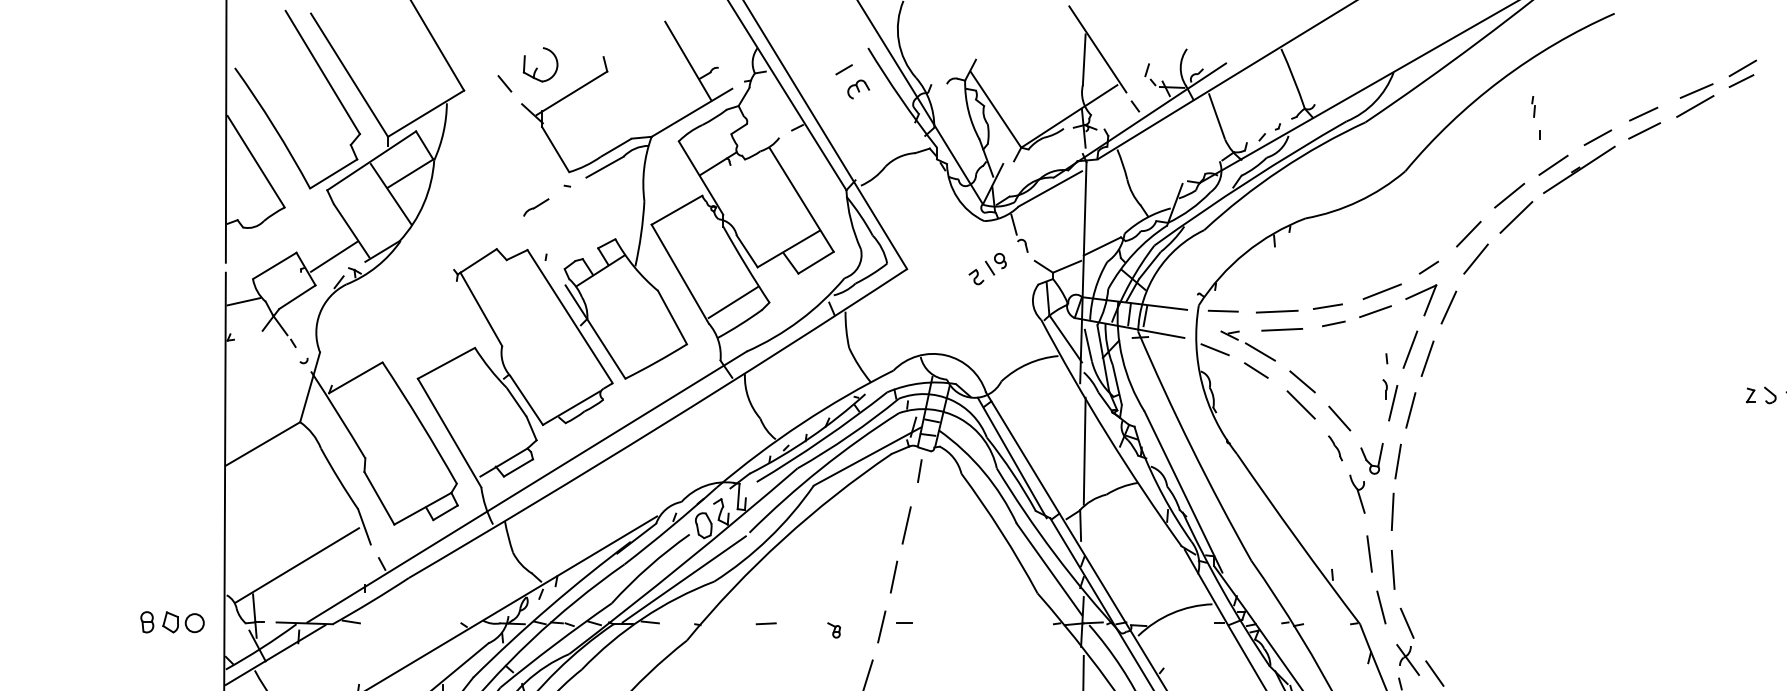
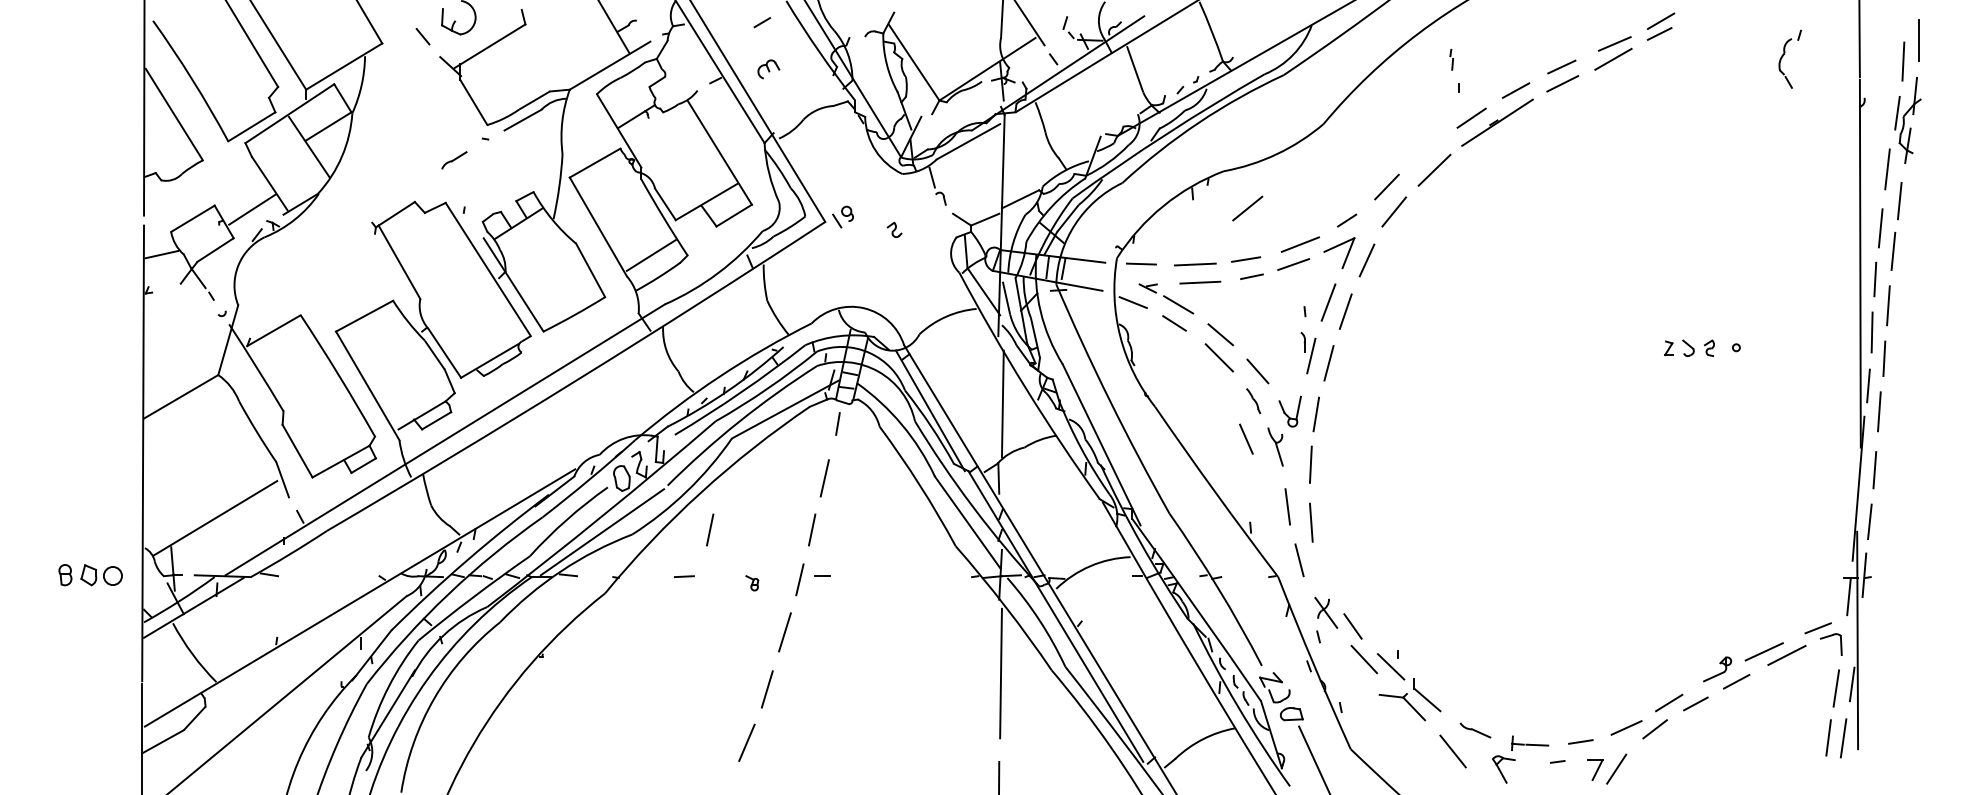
part: (858, 89) -> (768, 69), moved
line: (1509, 195) -> (1247, 208), moved
part: (995, 263) -> (842, 216), moved
line: (792, 576) -> (710, 529), added
line: (1407, 622) -> (1246, 438), moved

